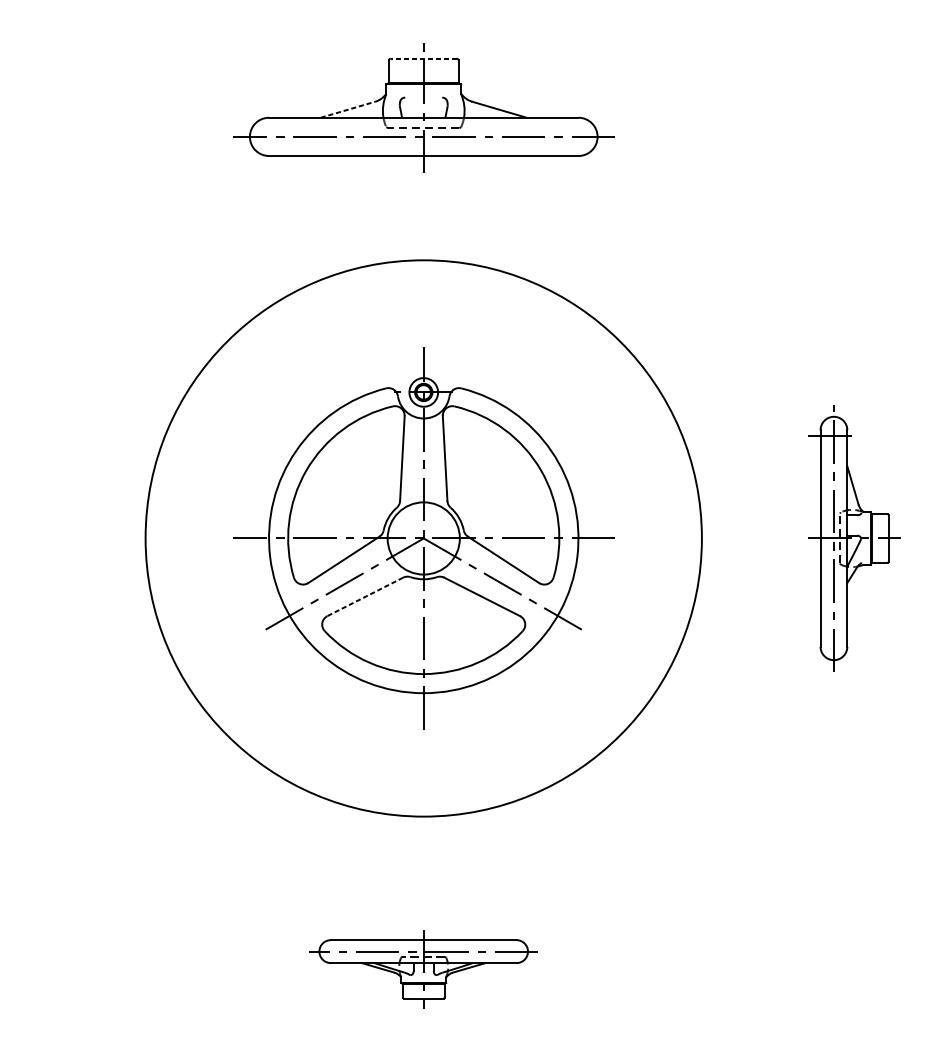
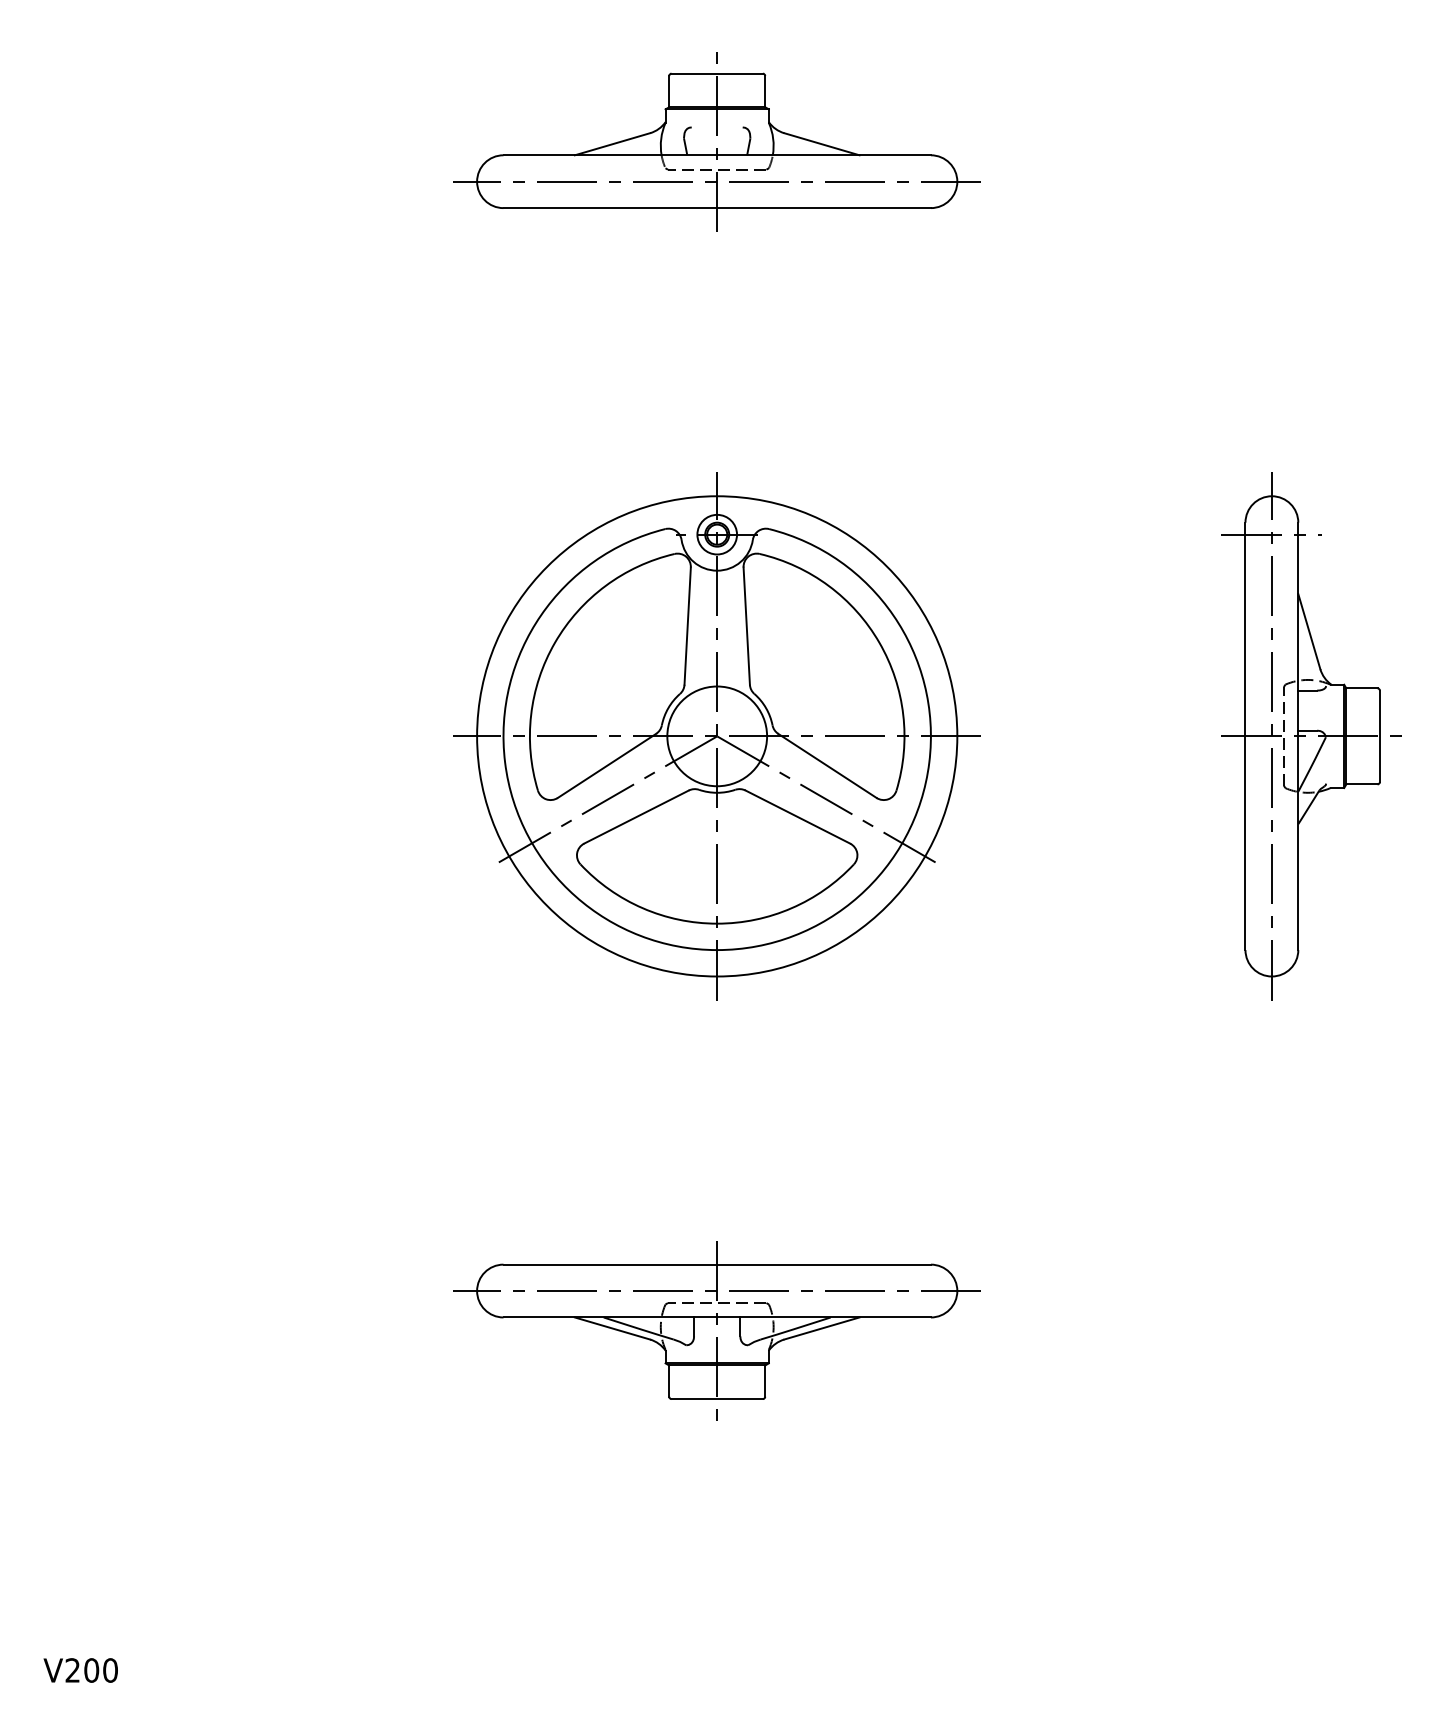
line: (423, 58) -> (717, 73), dashed -> solid
line: (347, 109) -> (612, 144), dashed -> solid
circle: (423, 538) -> (717, 736), size x0.62
part: (854, 538) -> (1311, 736), size x1.43
line: (365, 597) -> (636, 817), dashed -> solid
part: (423, 968) -> (716, 1330), size x1.67

